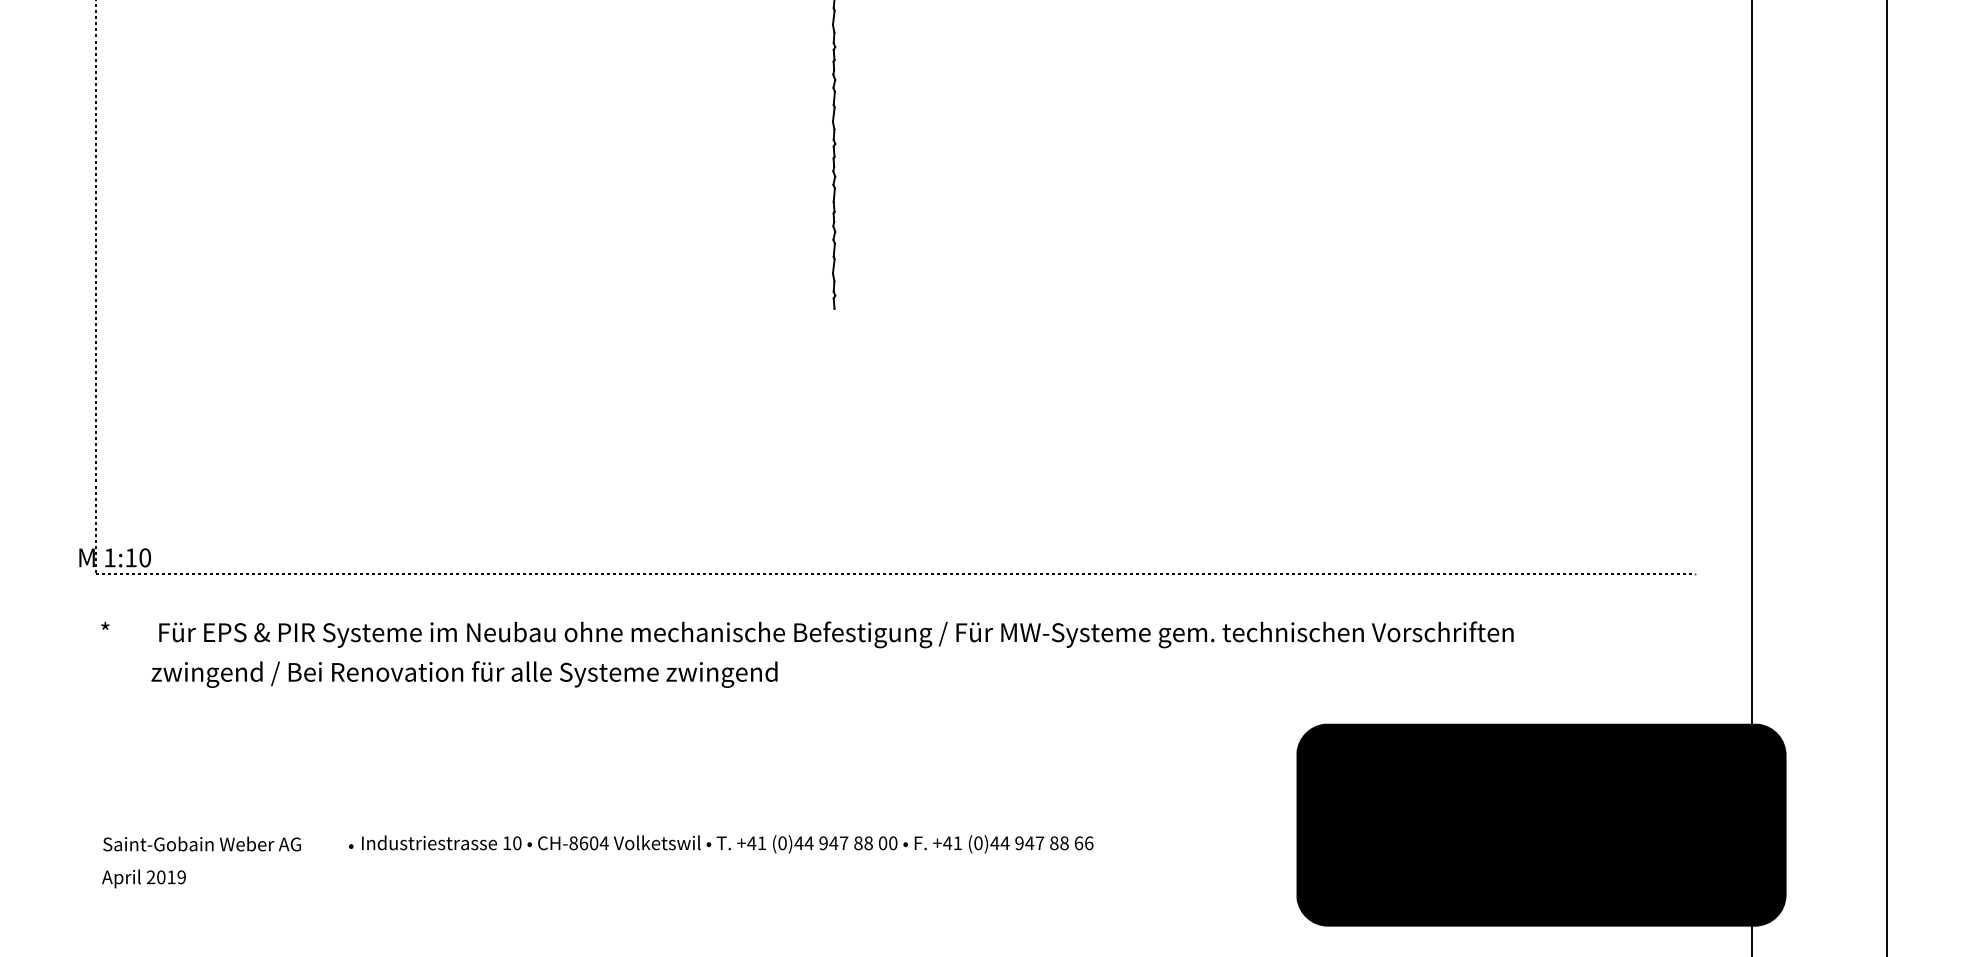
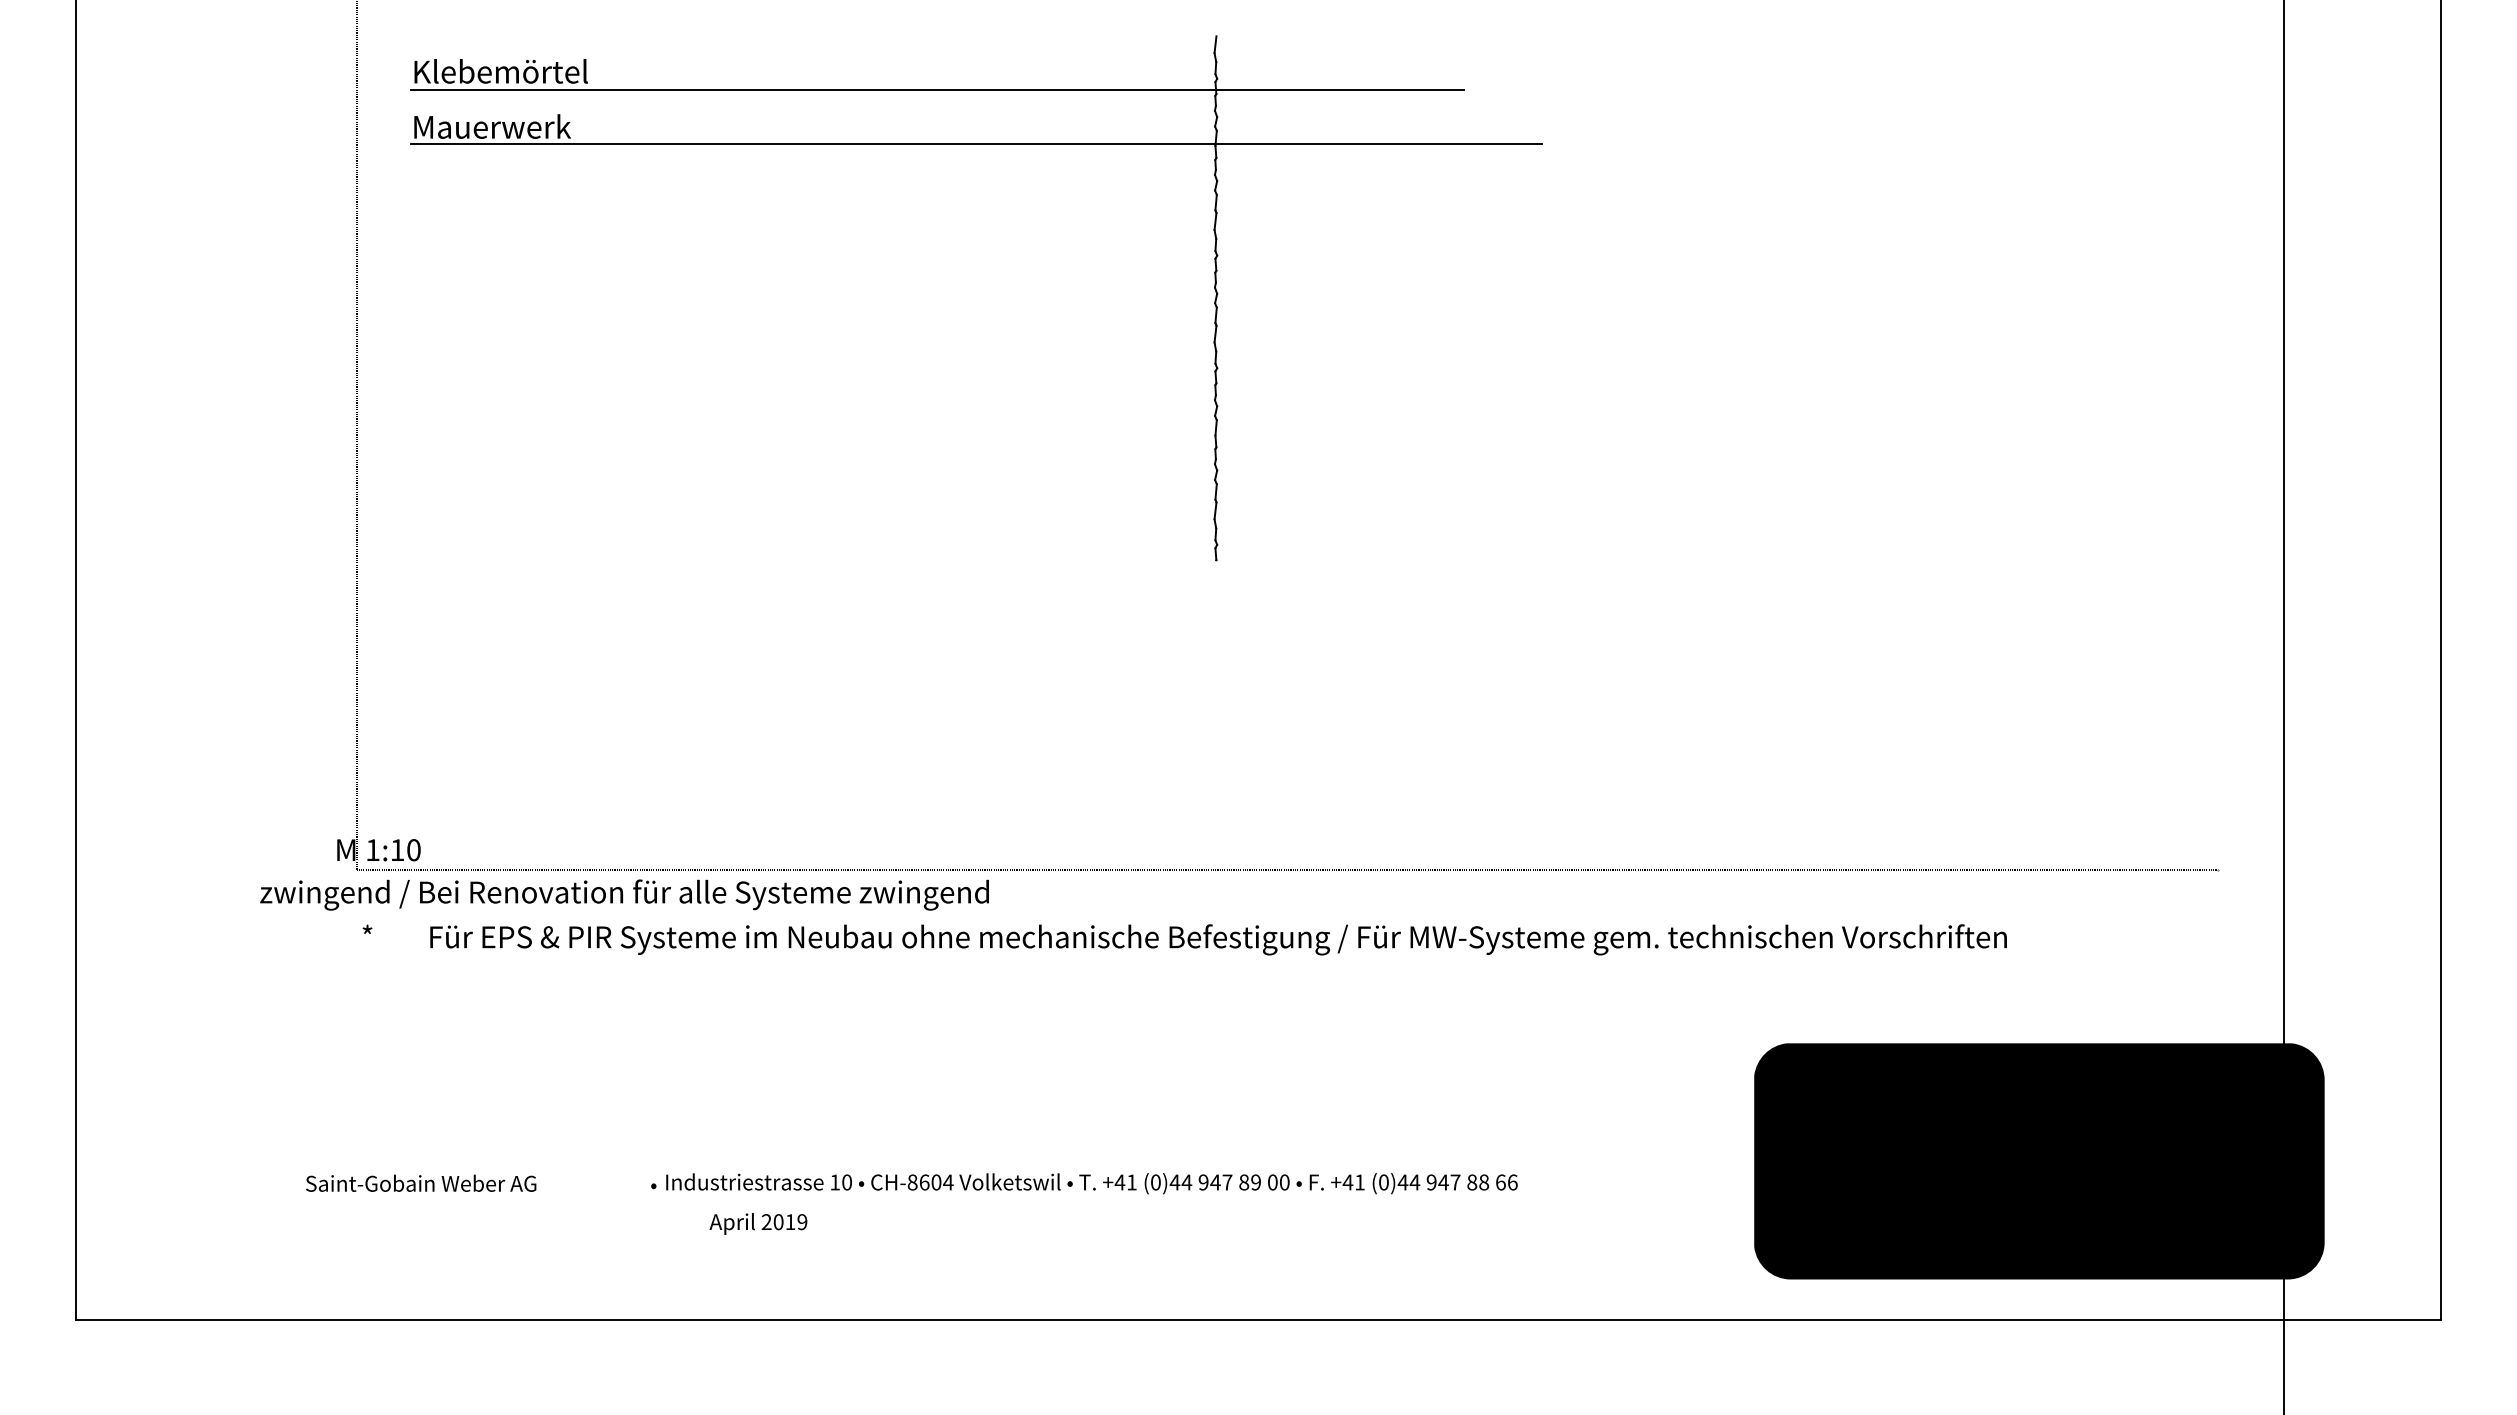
text: (464, 674) -> (624, 894), moved
text: (202, 843) -> (421, 1182), moved
text: (869, 843) -> (1256, 1182), 88 -> 89
text: (144, 878) -> (758, 1223), moved

